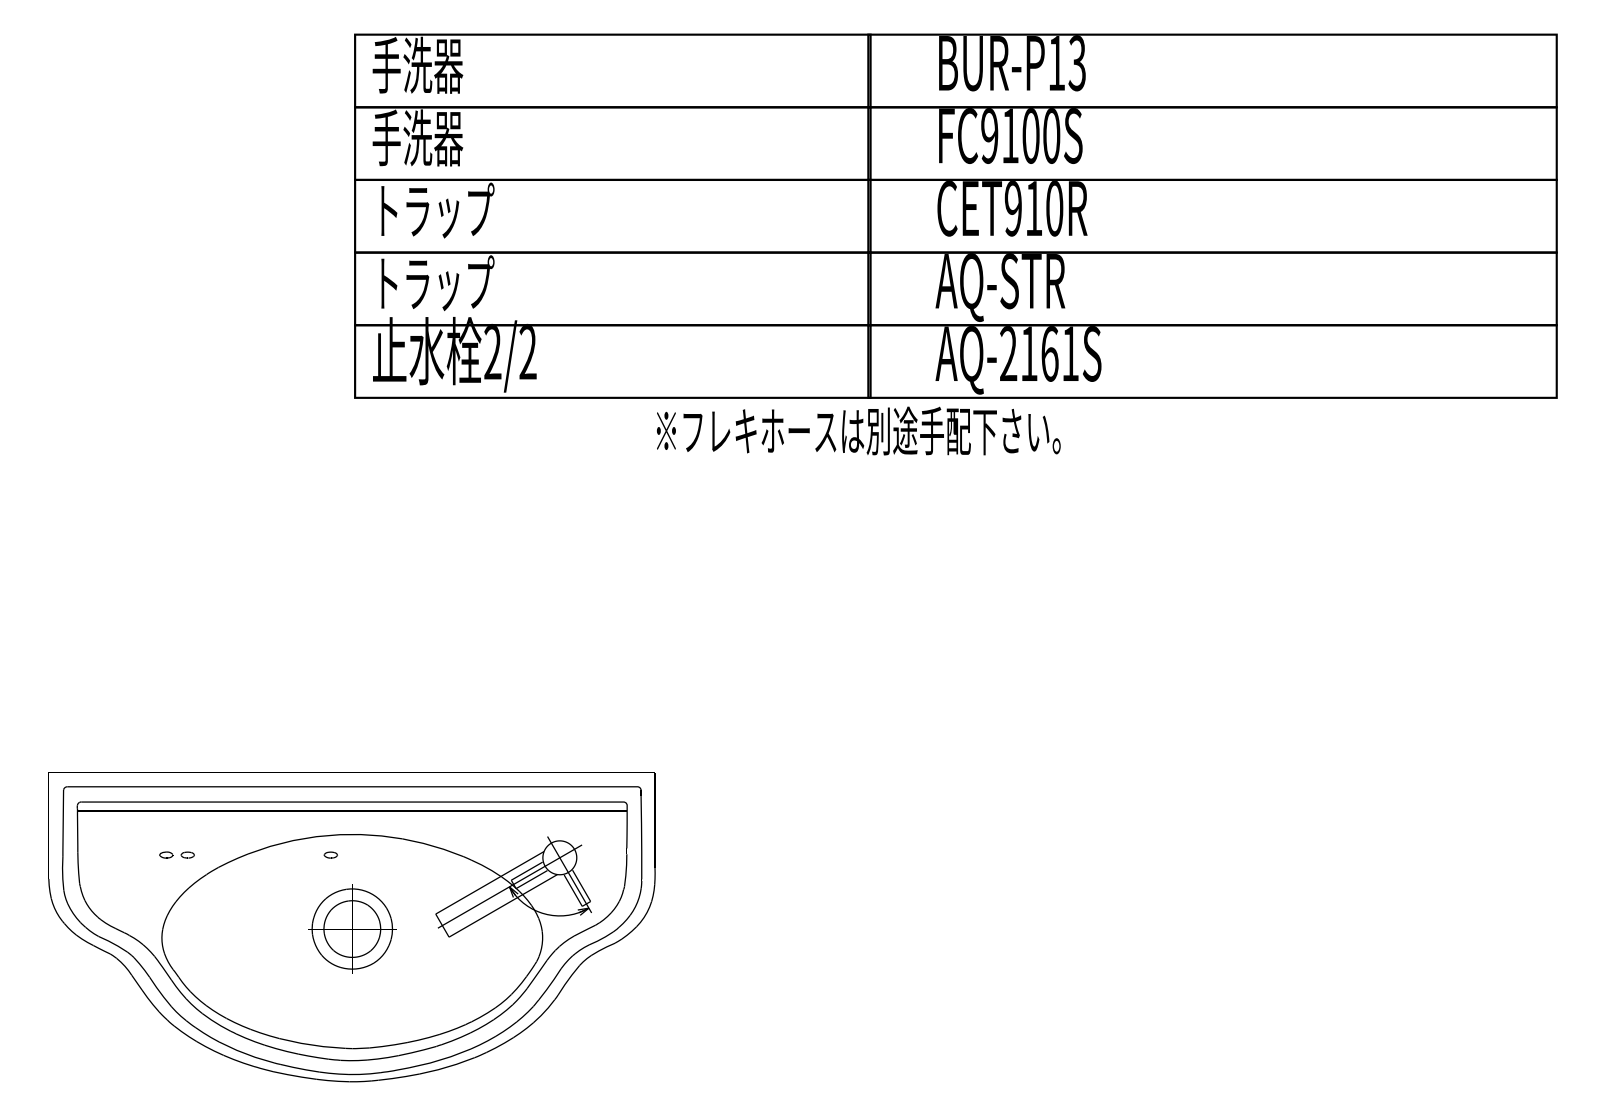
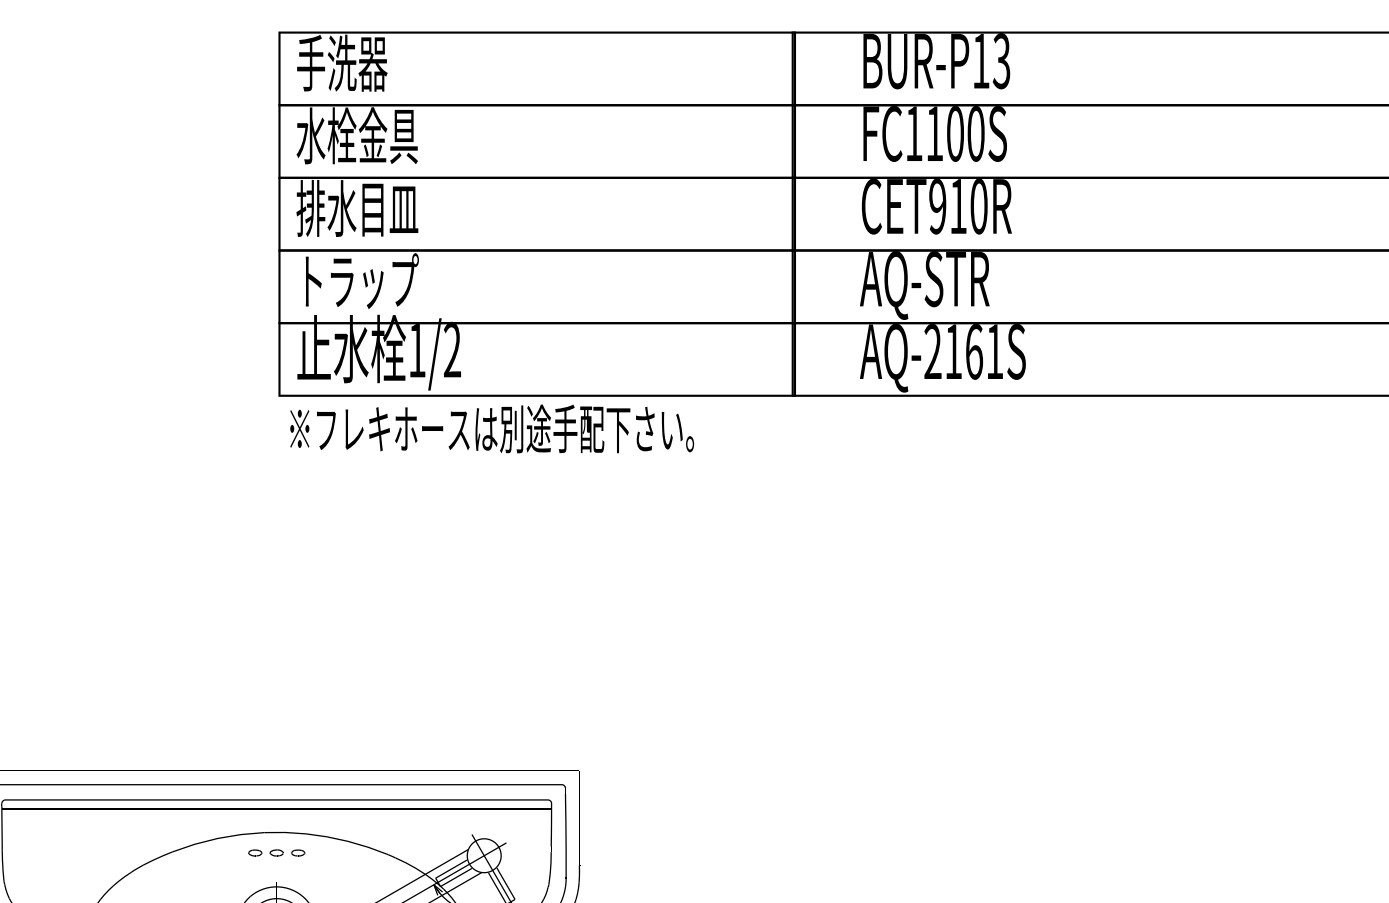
text: (989, 135) -> (913, 133), FC9100S -> FC1100S
text: (432, 137) -> (356, 135), 手洗器 -> 水栓金具
text: (433, 210) -> (357, 208), トラップ -> 排水目皿
text: (492, 352) -> (416, 350), 2/2 -> 1/2
text: (858, 430) -> (491, 428), moved
part: (176, 854) -> (286, 852), moved

